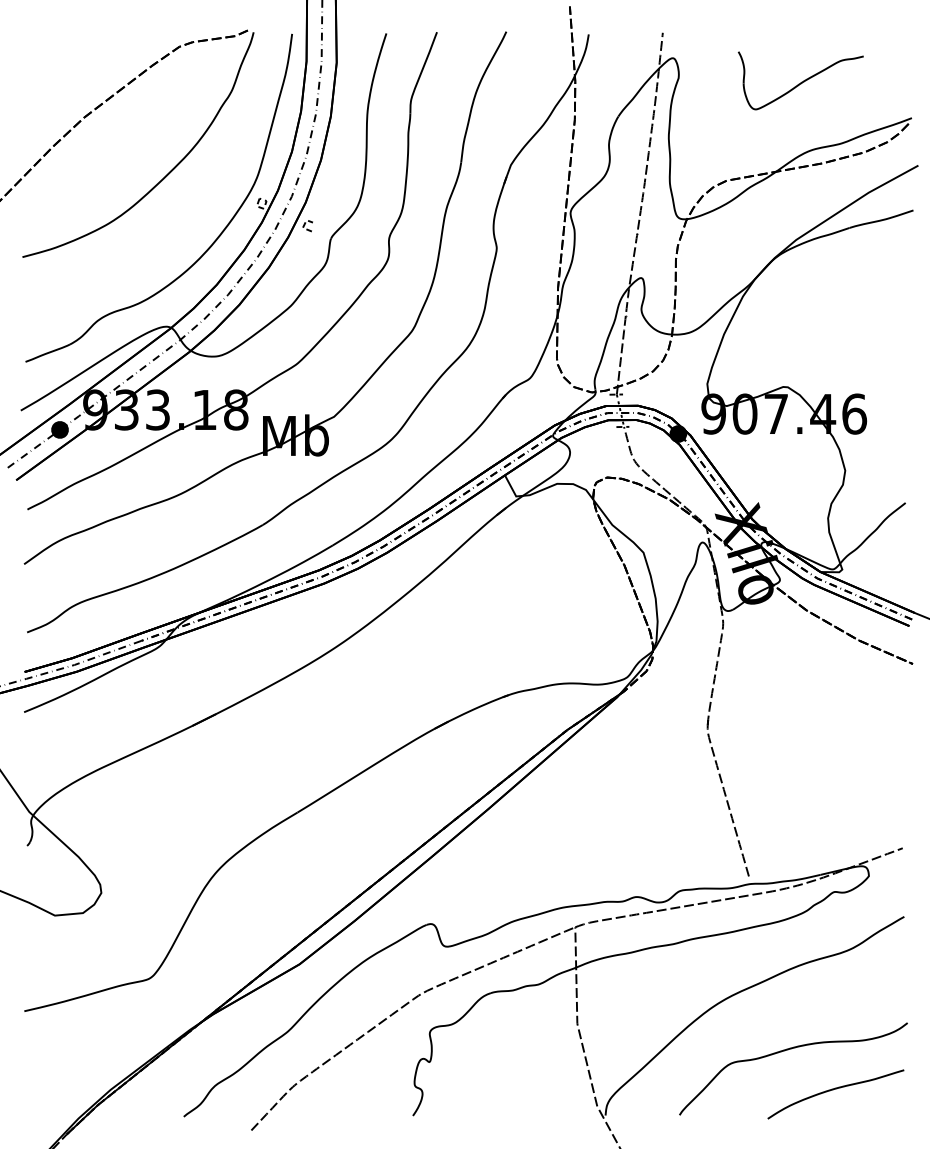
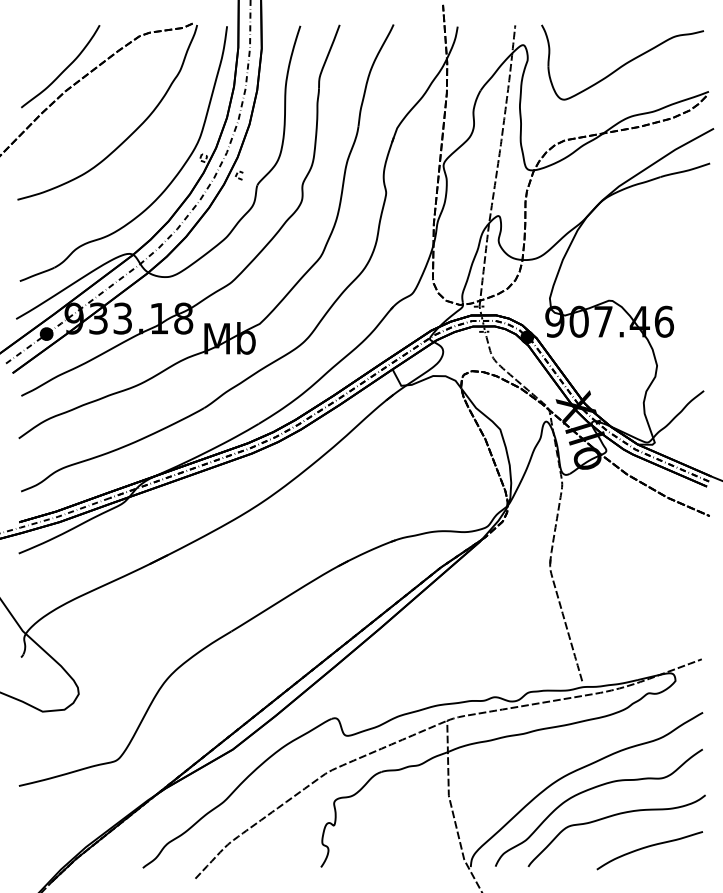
part: (800, 80) -> (622, 62), size x1.67
curve: (82, 89) -> (64, 69), added
curve: (759, 1016) -> (590, 790), added

